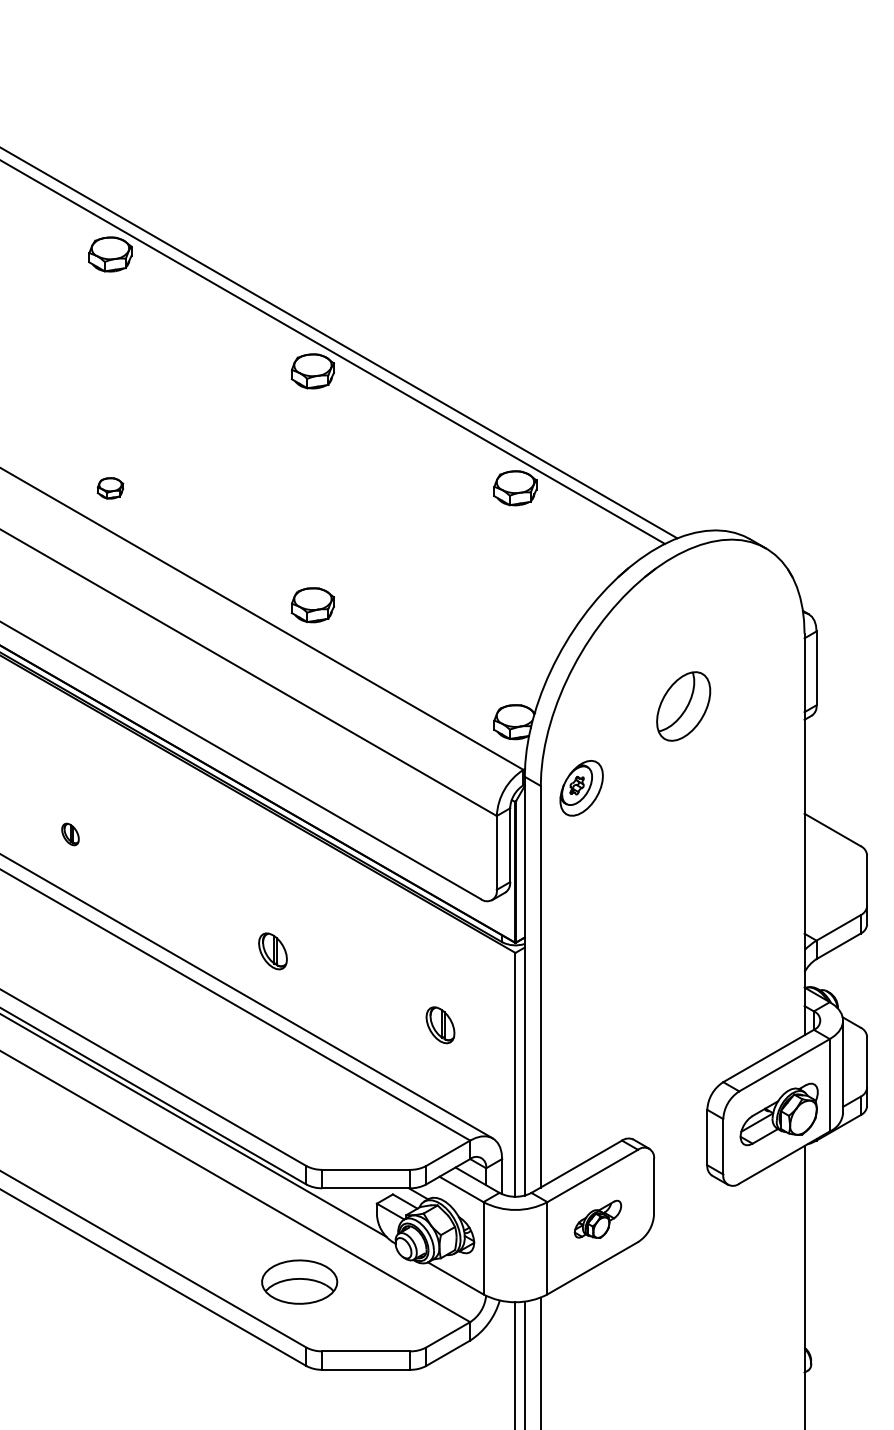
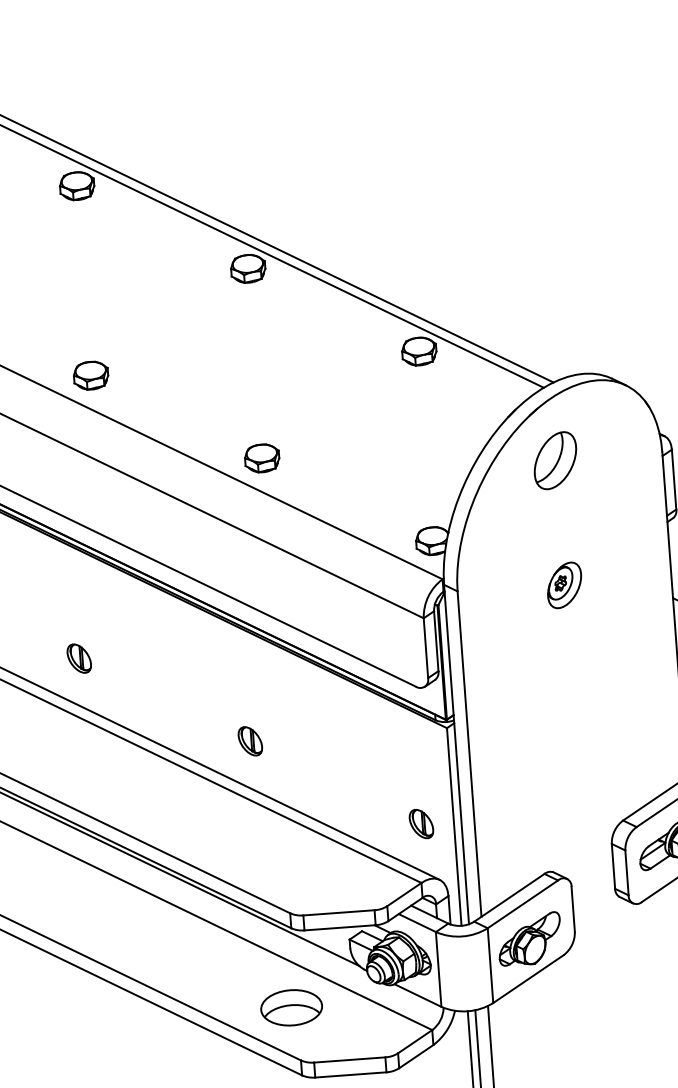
part: (110, 488) -> (91, 375), size x1.67
part: (683, 706) -> (555, 460), moved
part: (581, 788) -> (564, 585), moved
part: (70, 834) -> (79, 658), size x1.67
part: (440, 1025) -> (421, 824), moved
part: (597, 1219) -> (529, 939), size x1.67

